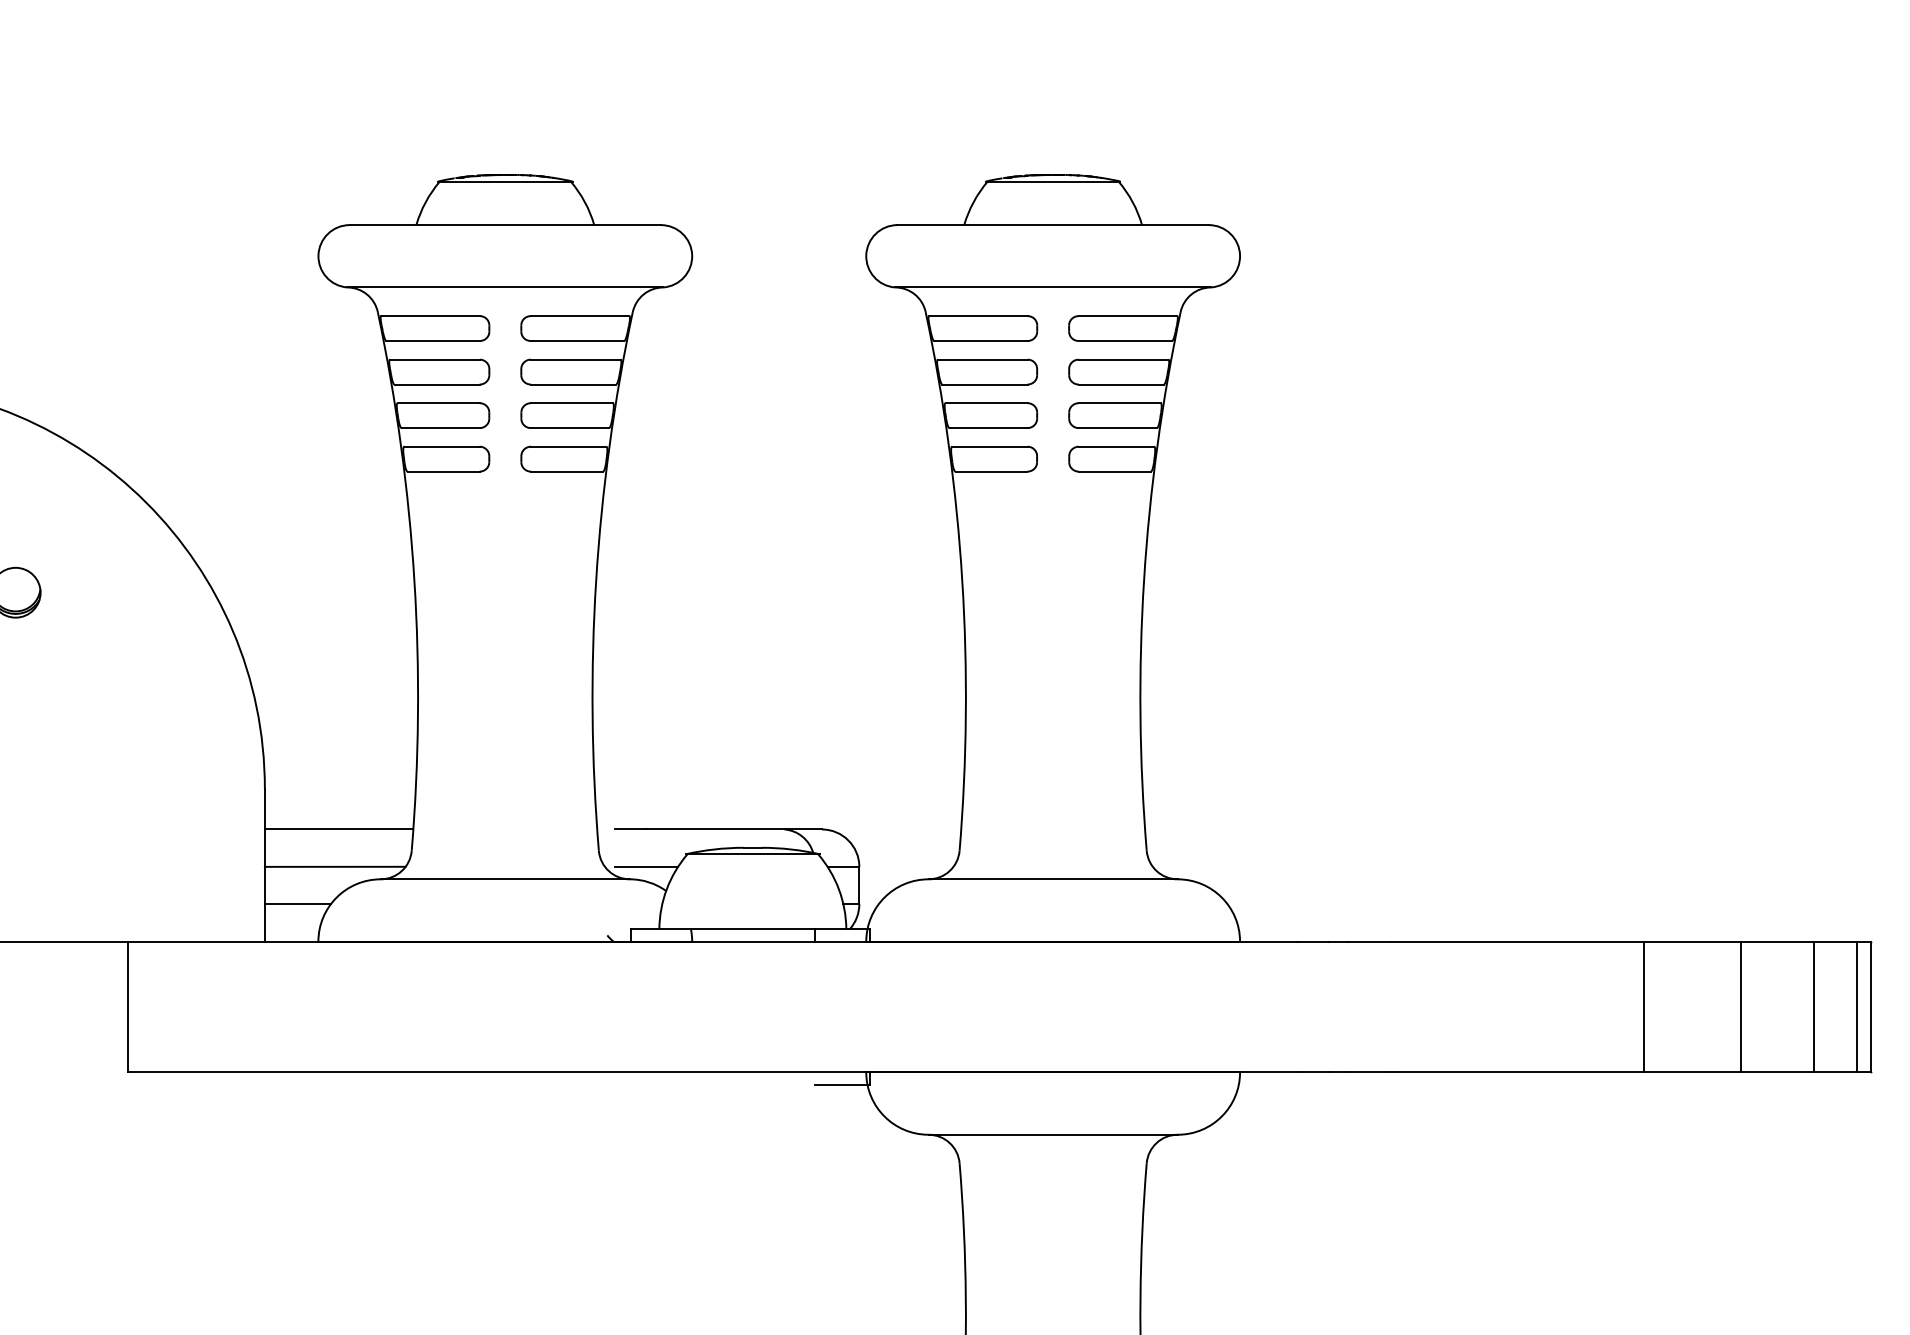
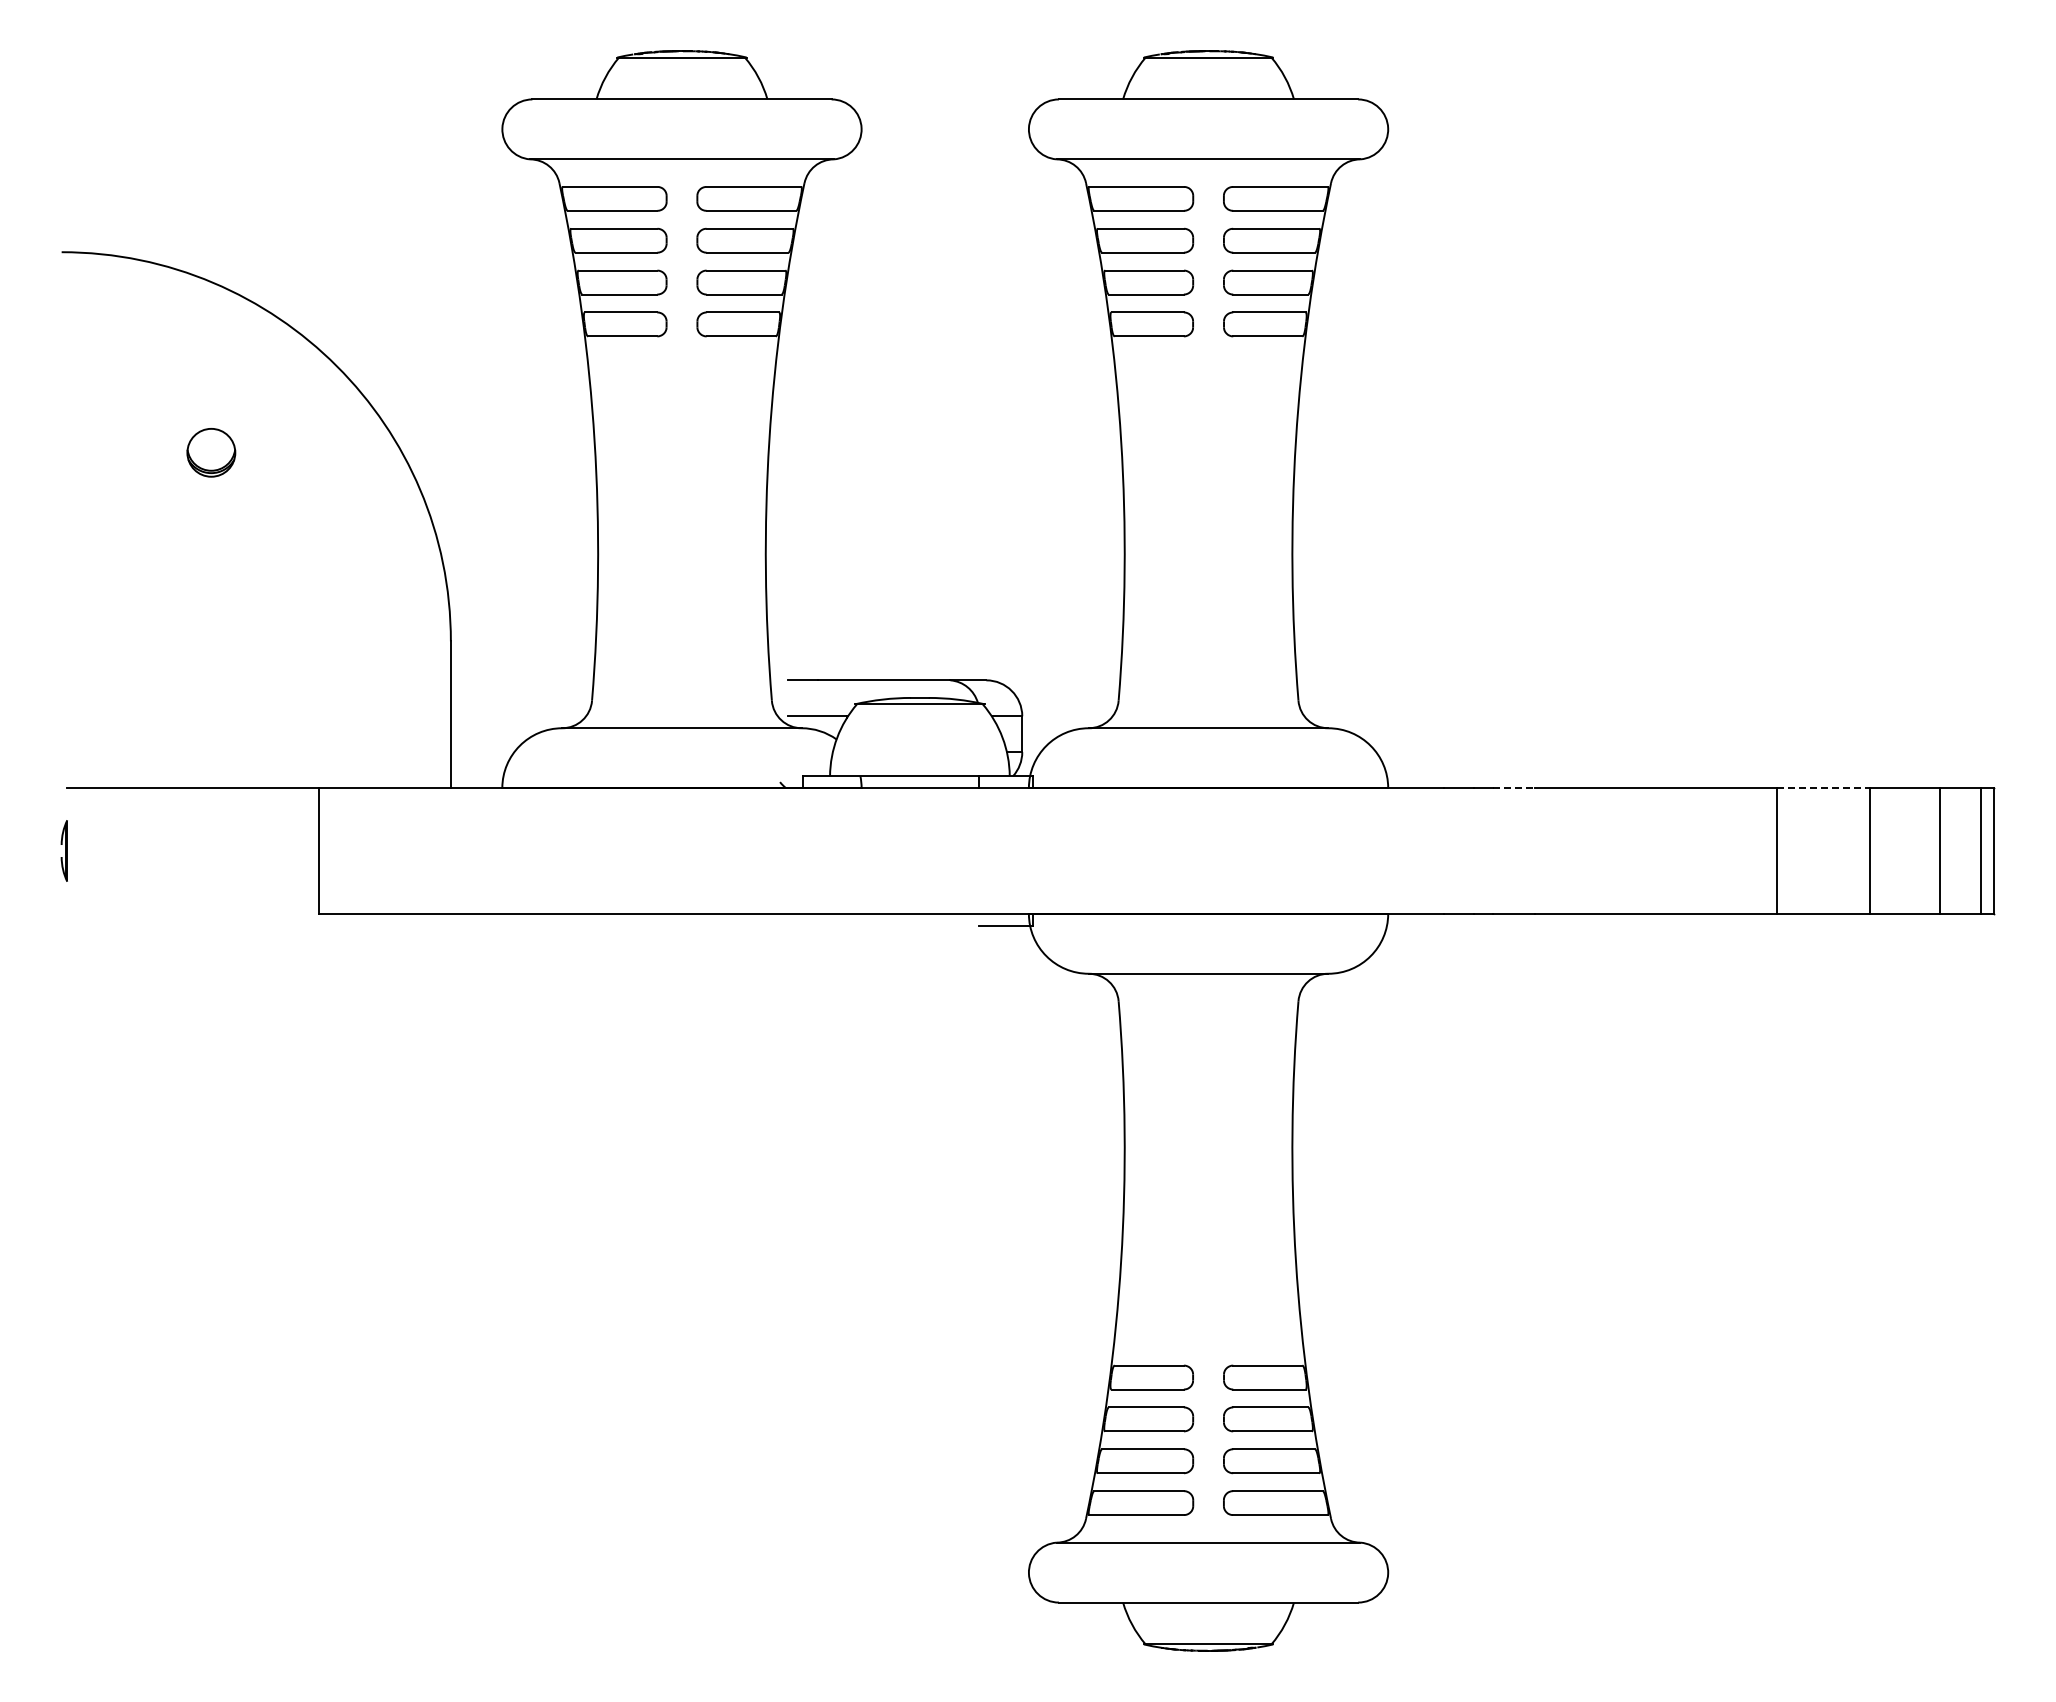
line: (338, 829) -> (521, 680), removed
line: (335, 867) -> (518, 716), removed
line: (297, 904) -> (482, 752), removed
line: (1371, 941) -> (1514, 788), solid -> dashed
line: (1692, 941) -> (1823, 788), solid -> dashed

